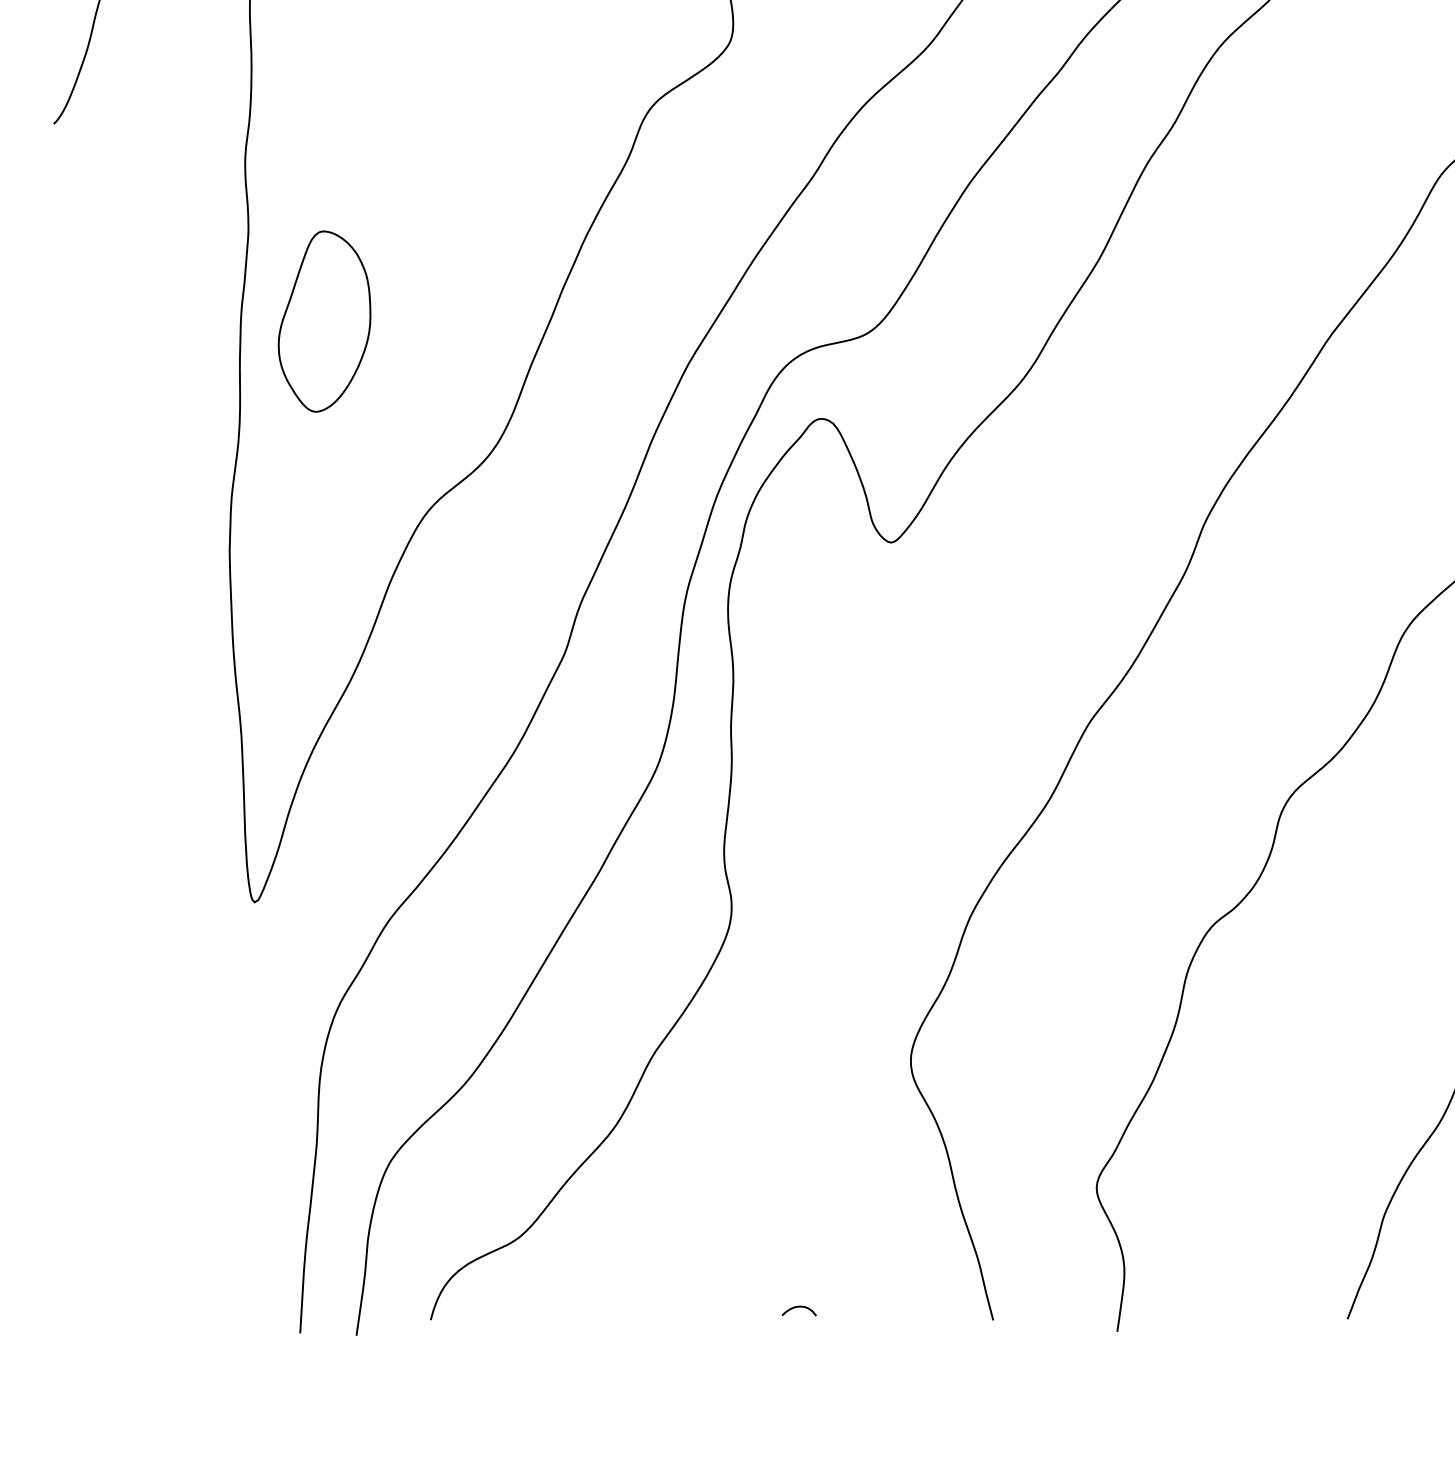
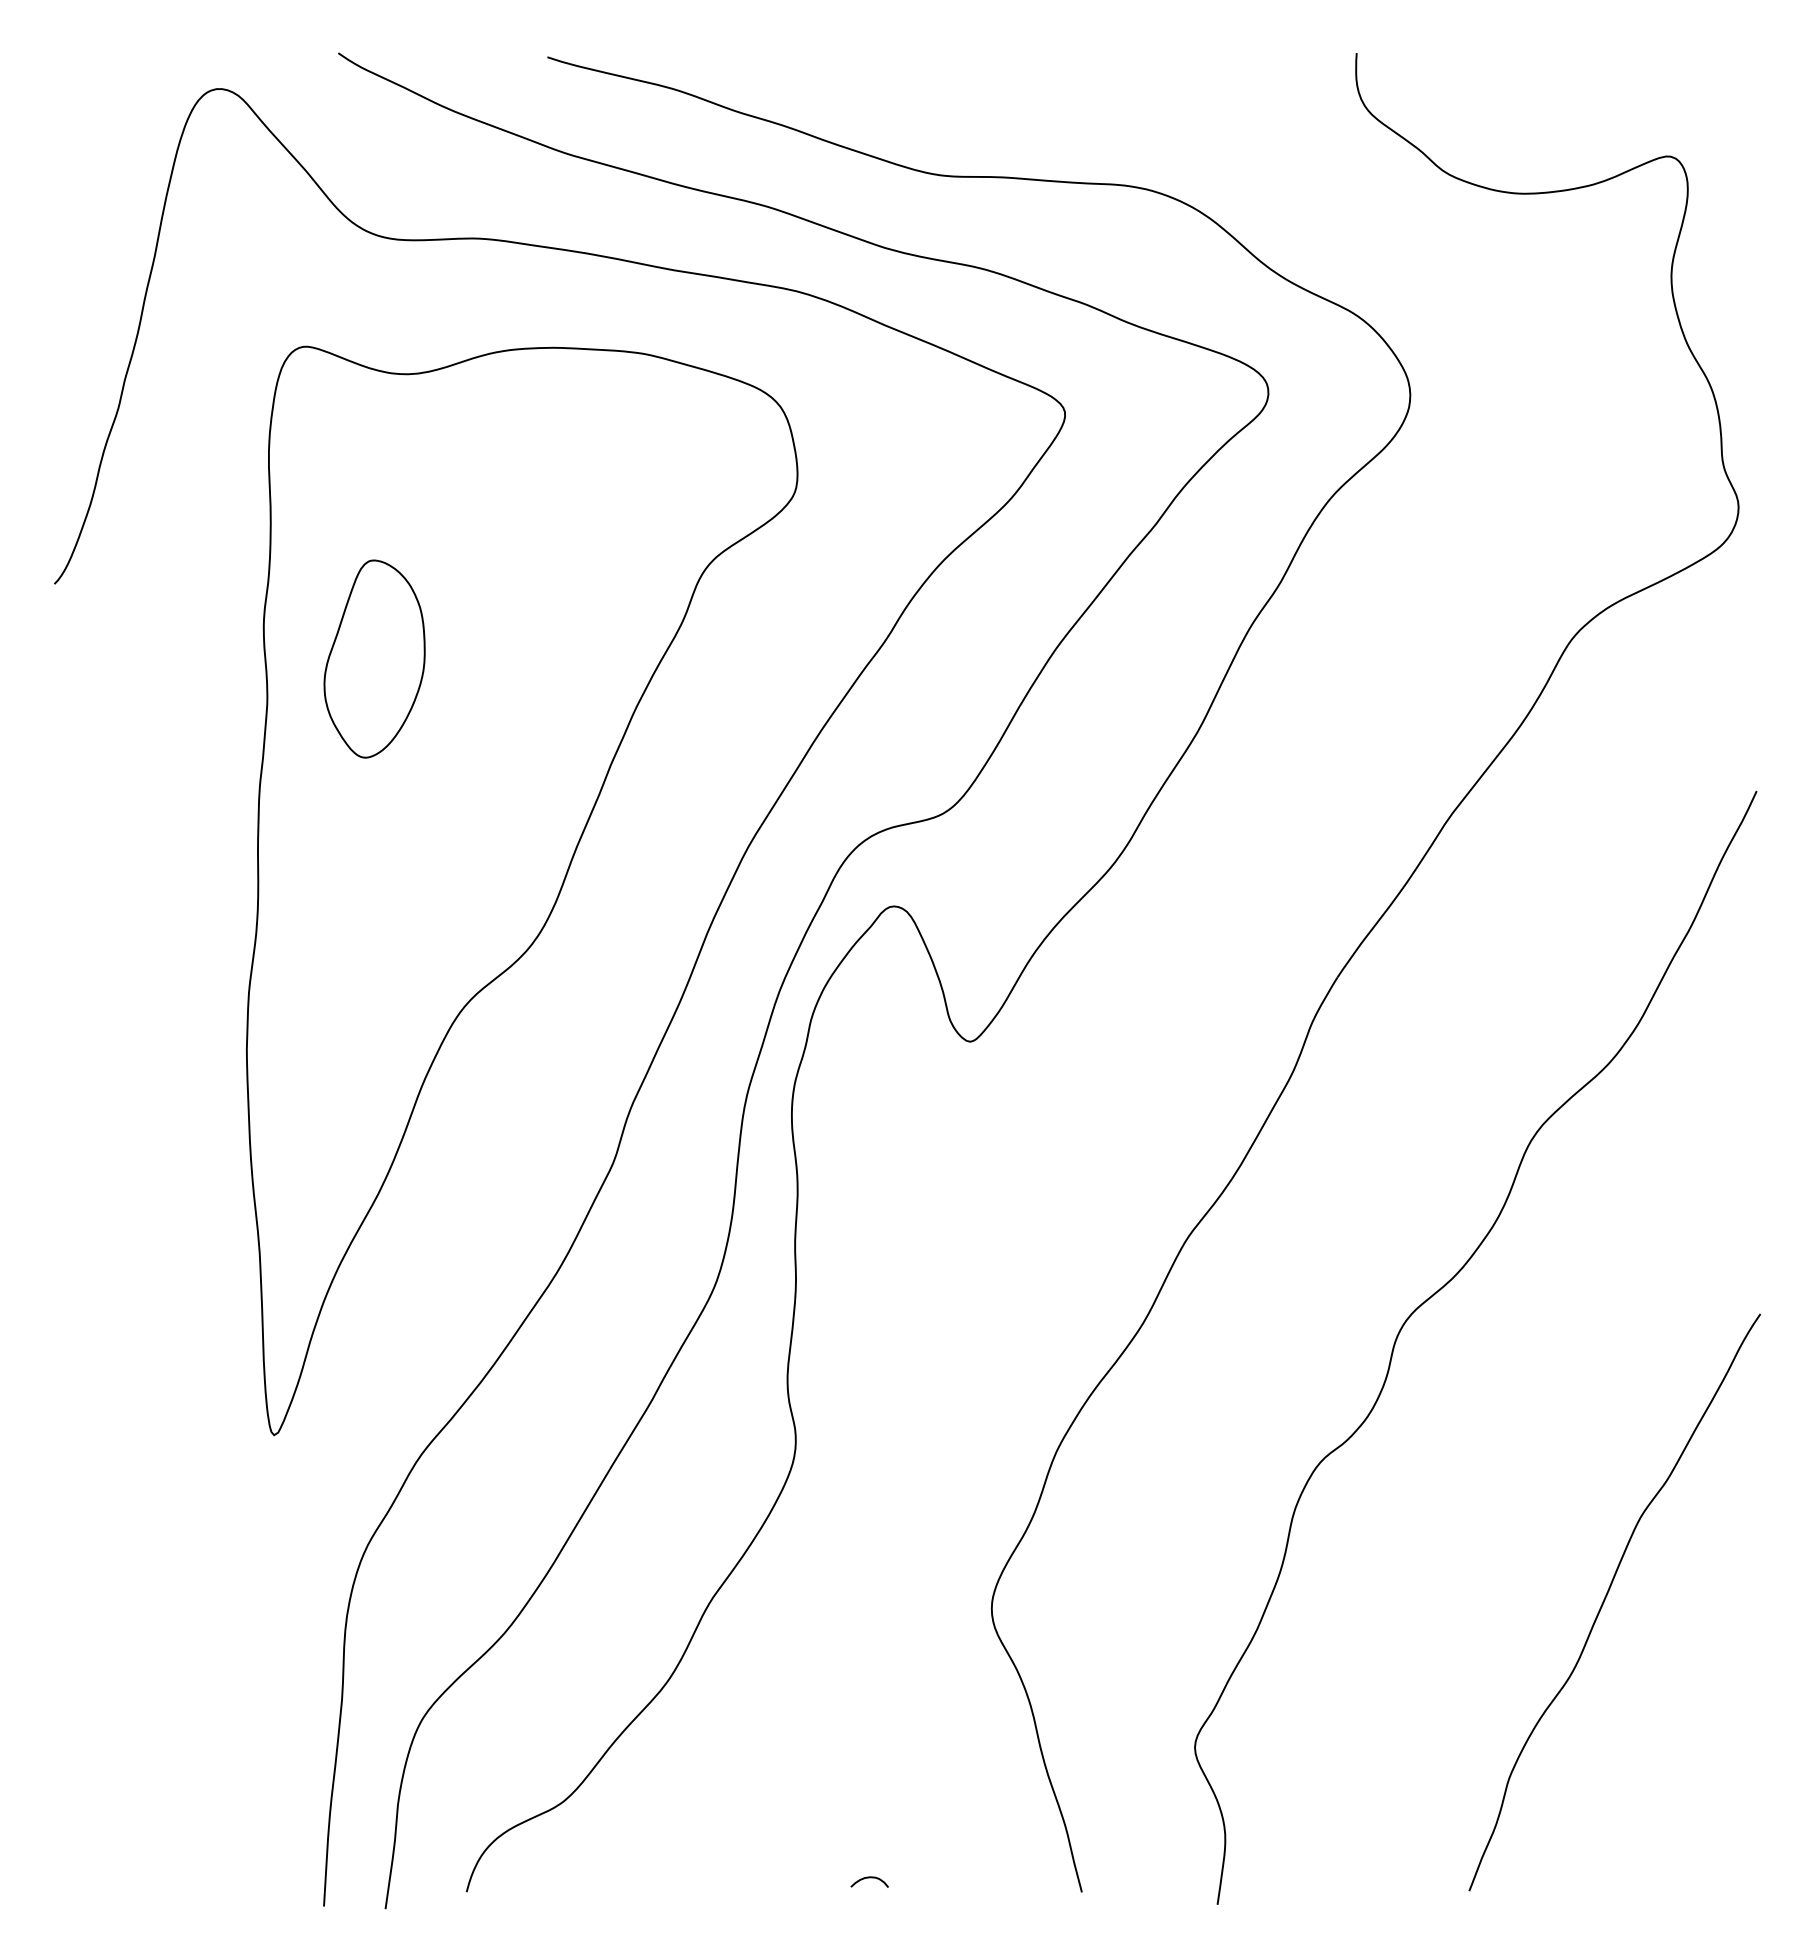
part: (324, 321) -> (374, 658), moved

